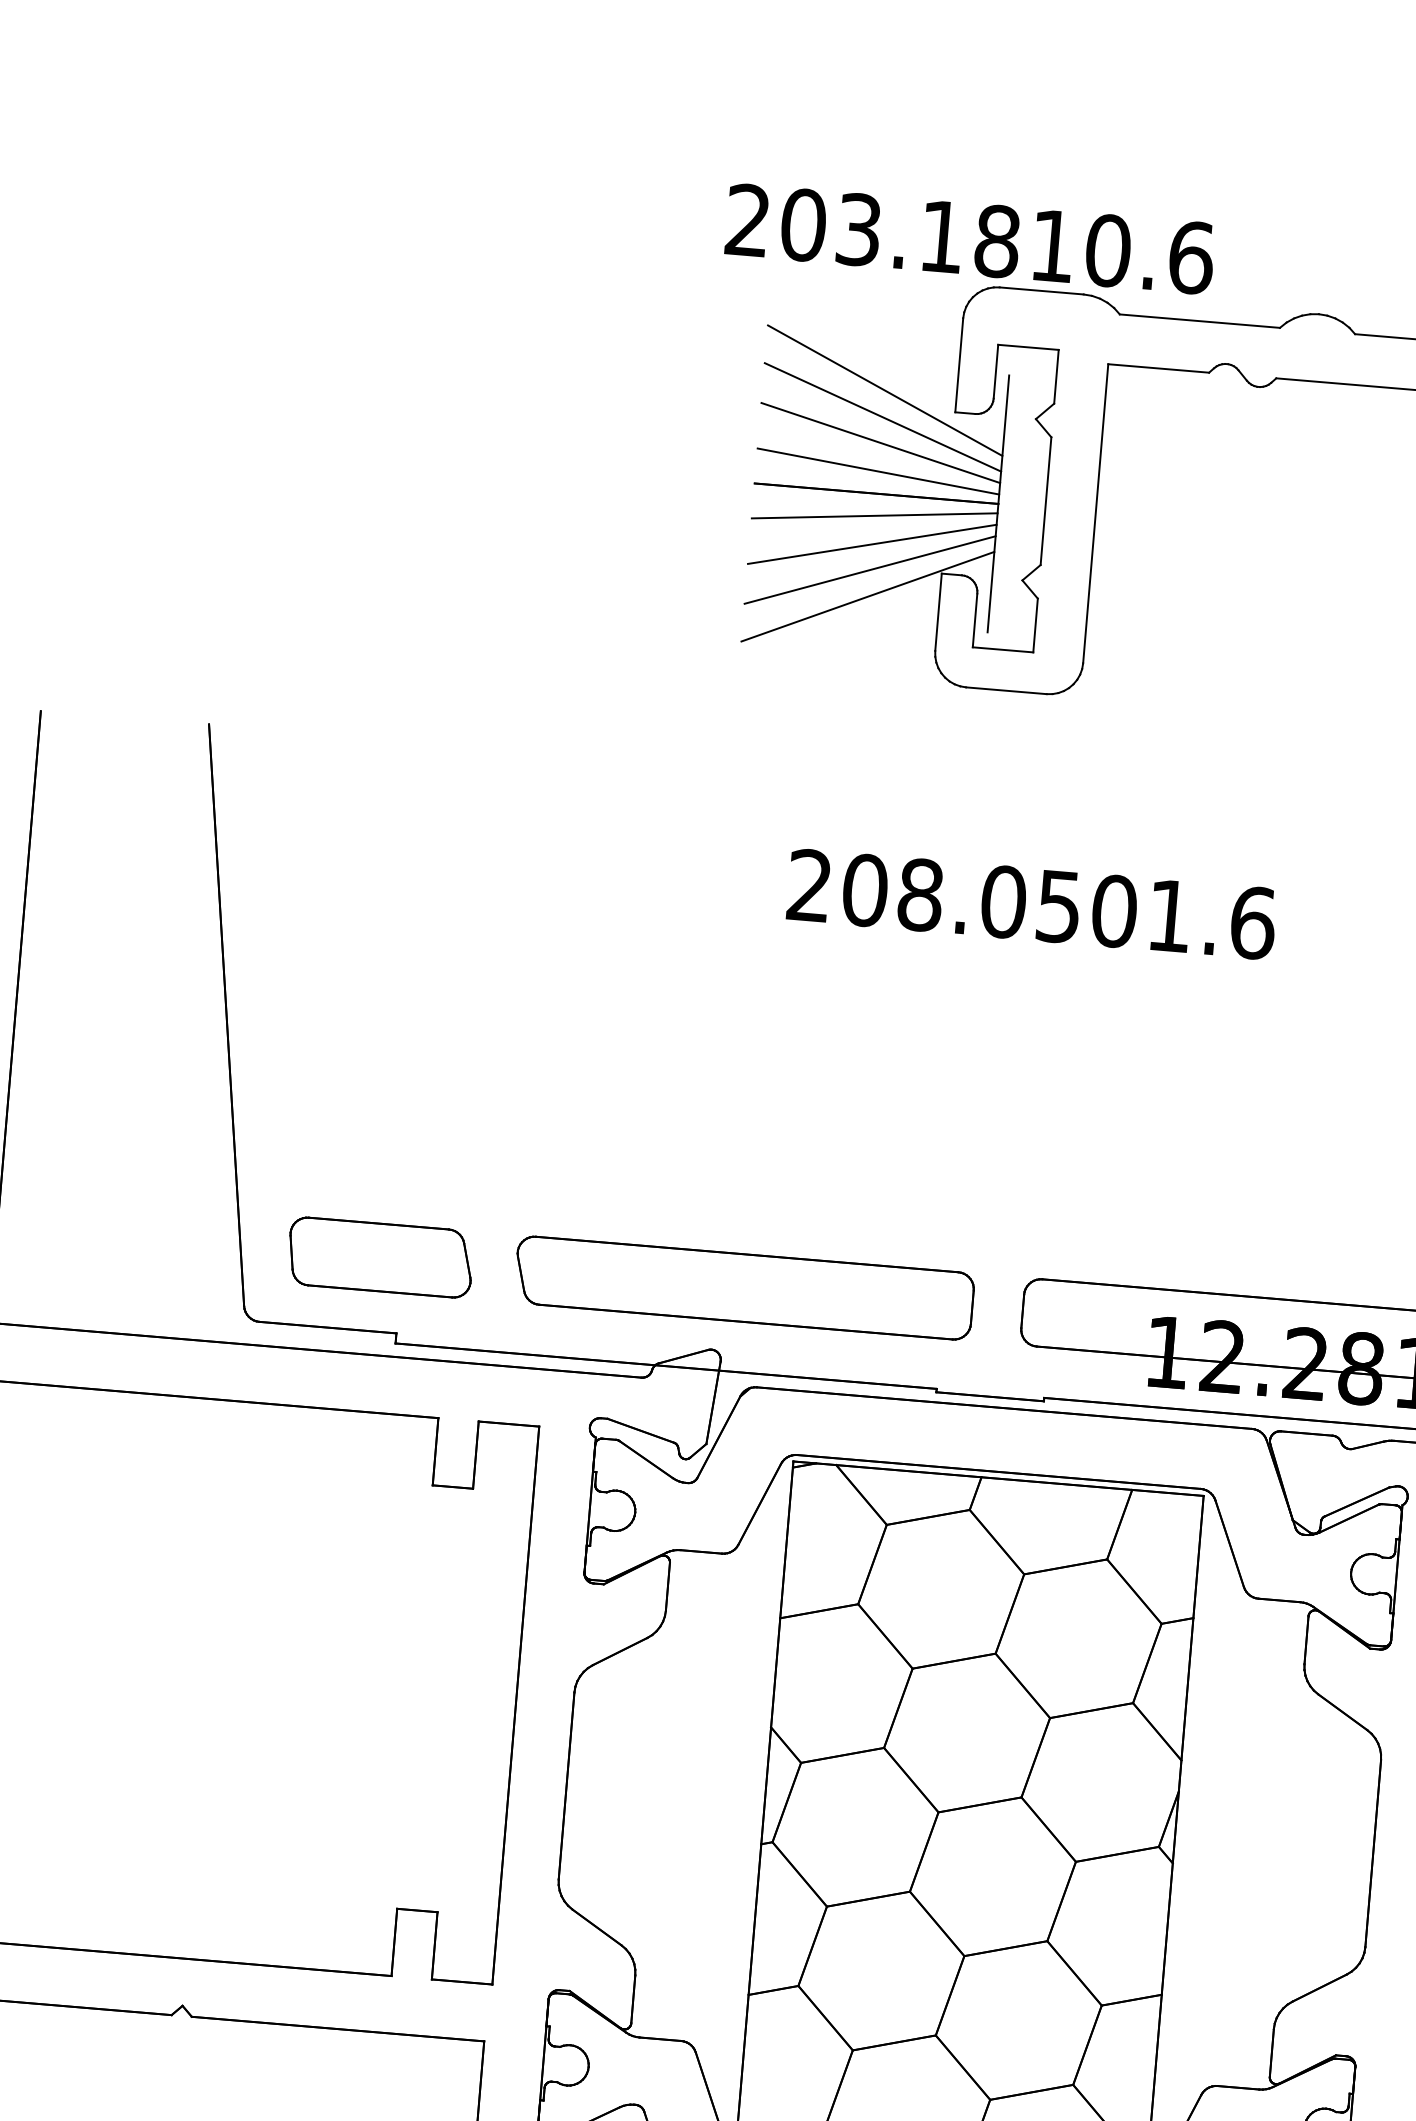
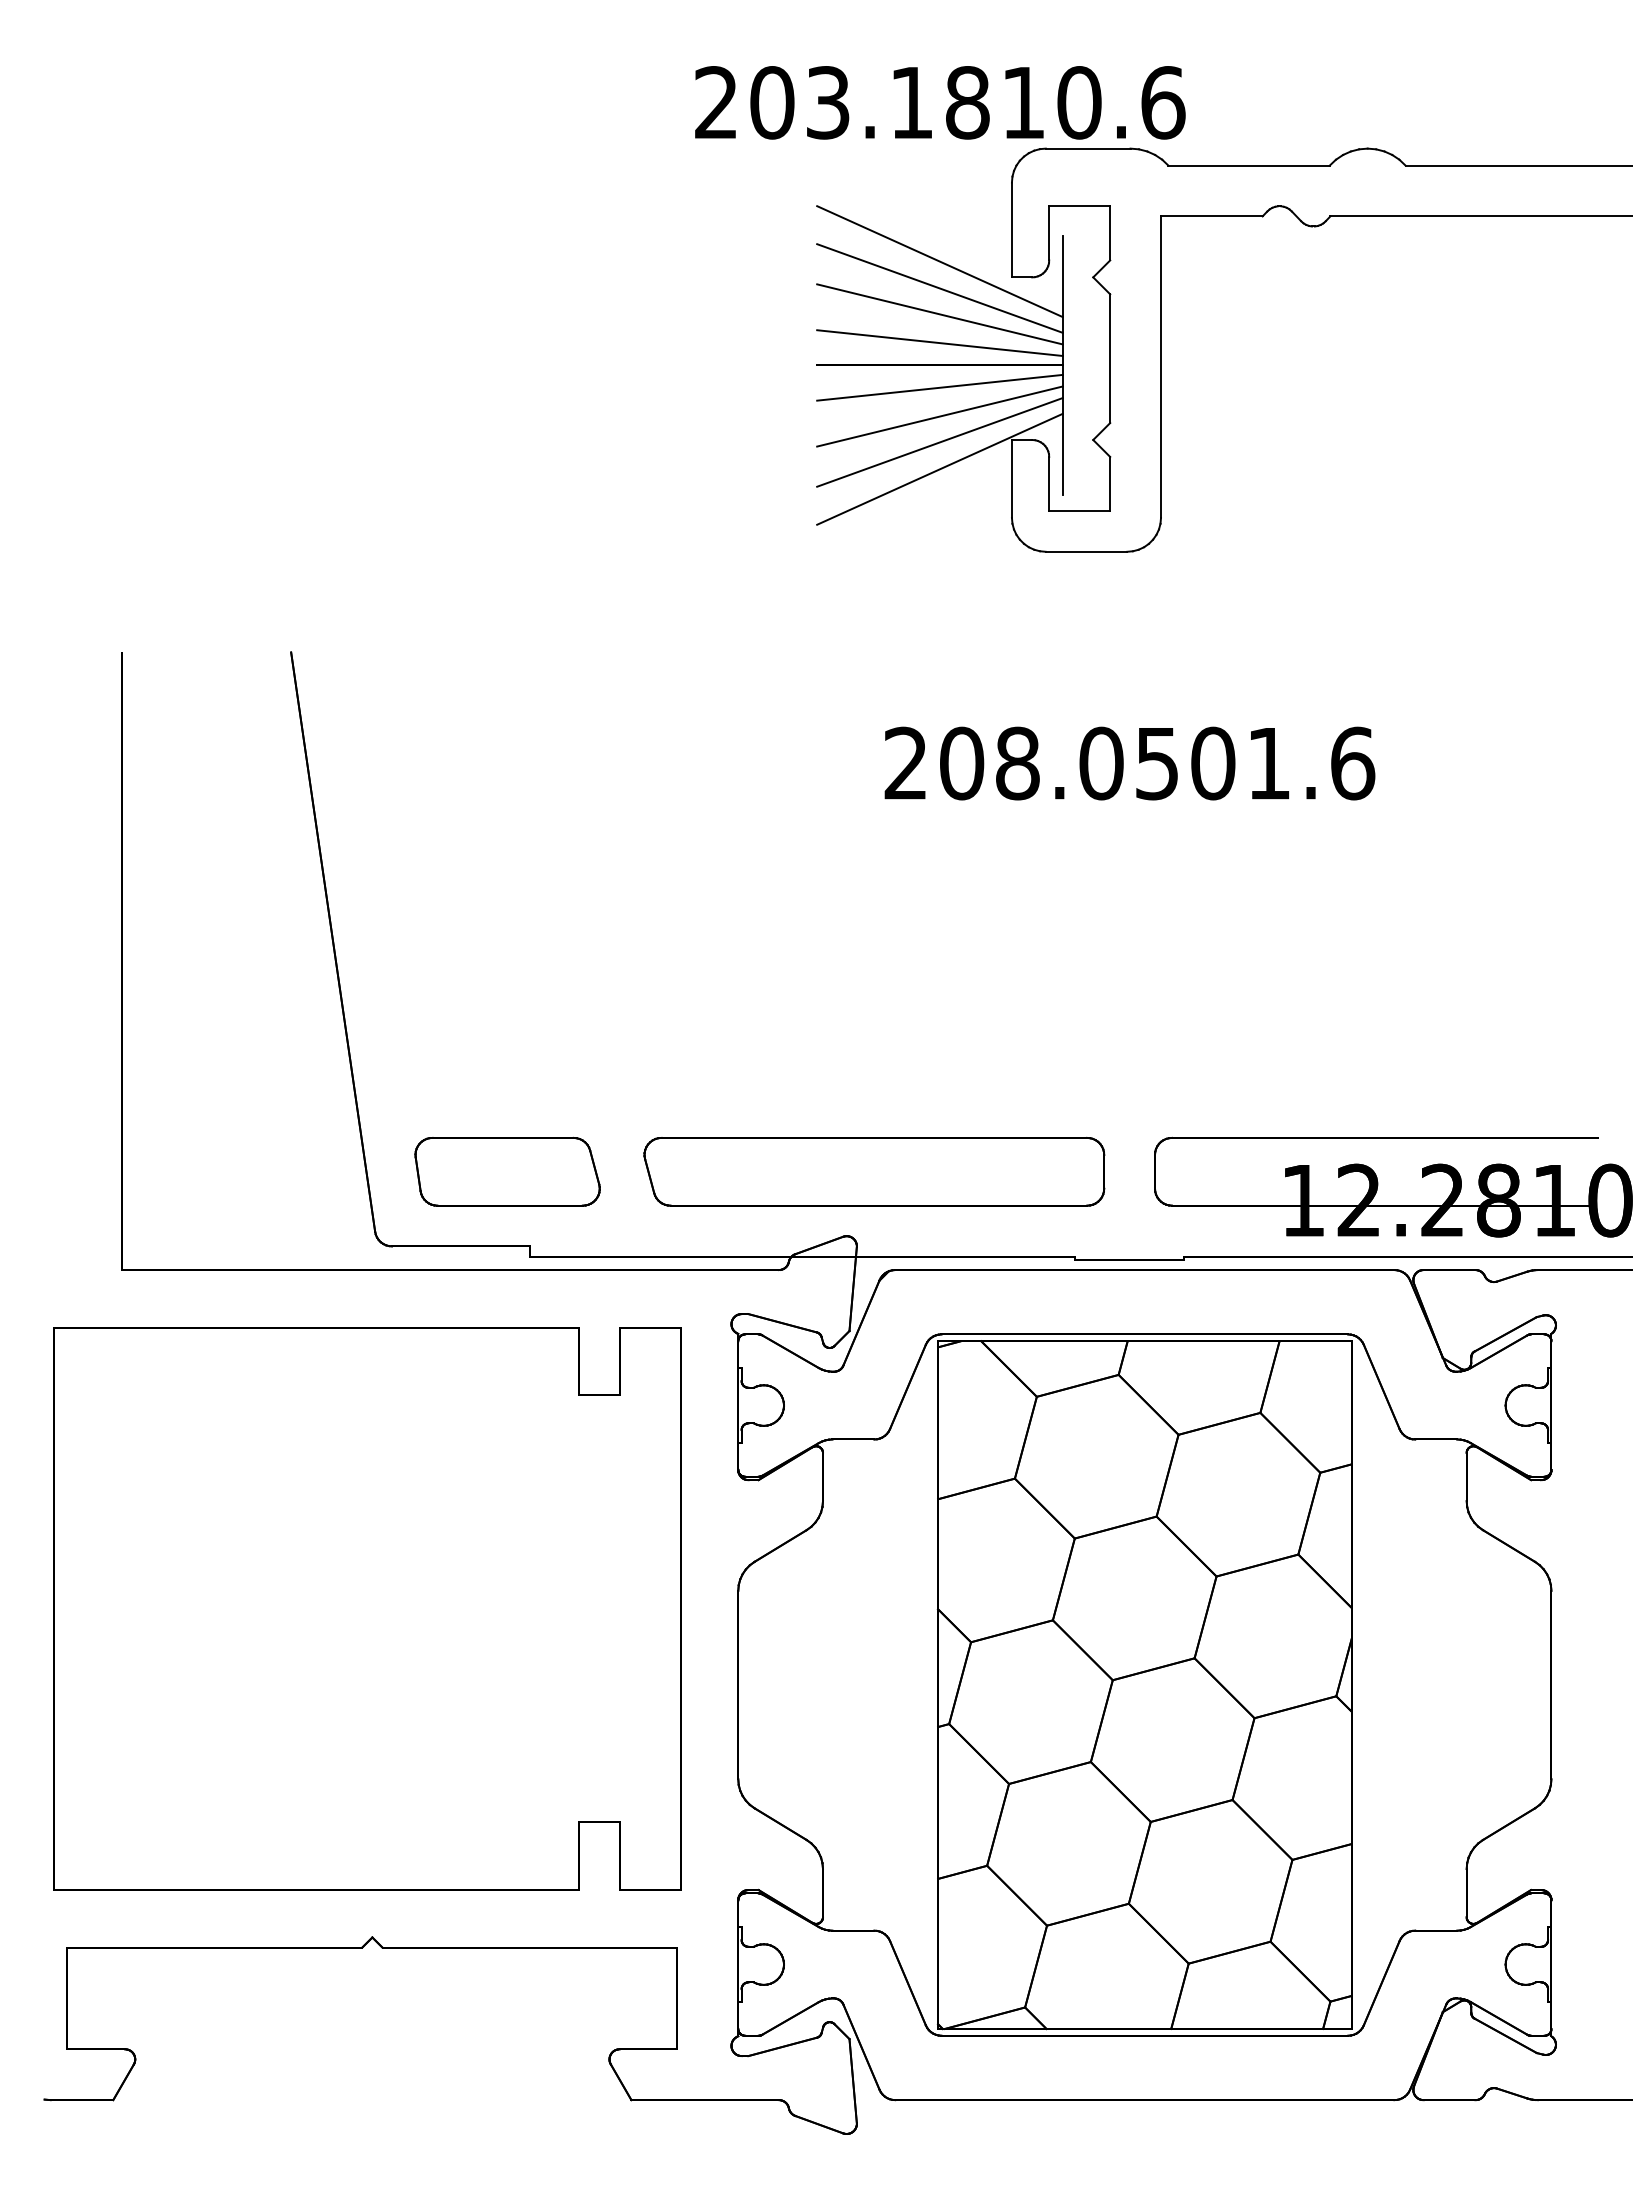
text: (970, 238) -> (940, 102), moved

